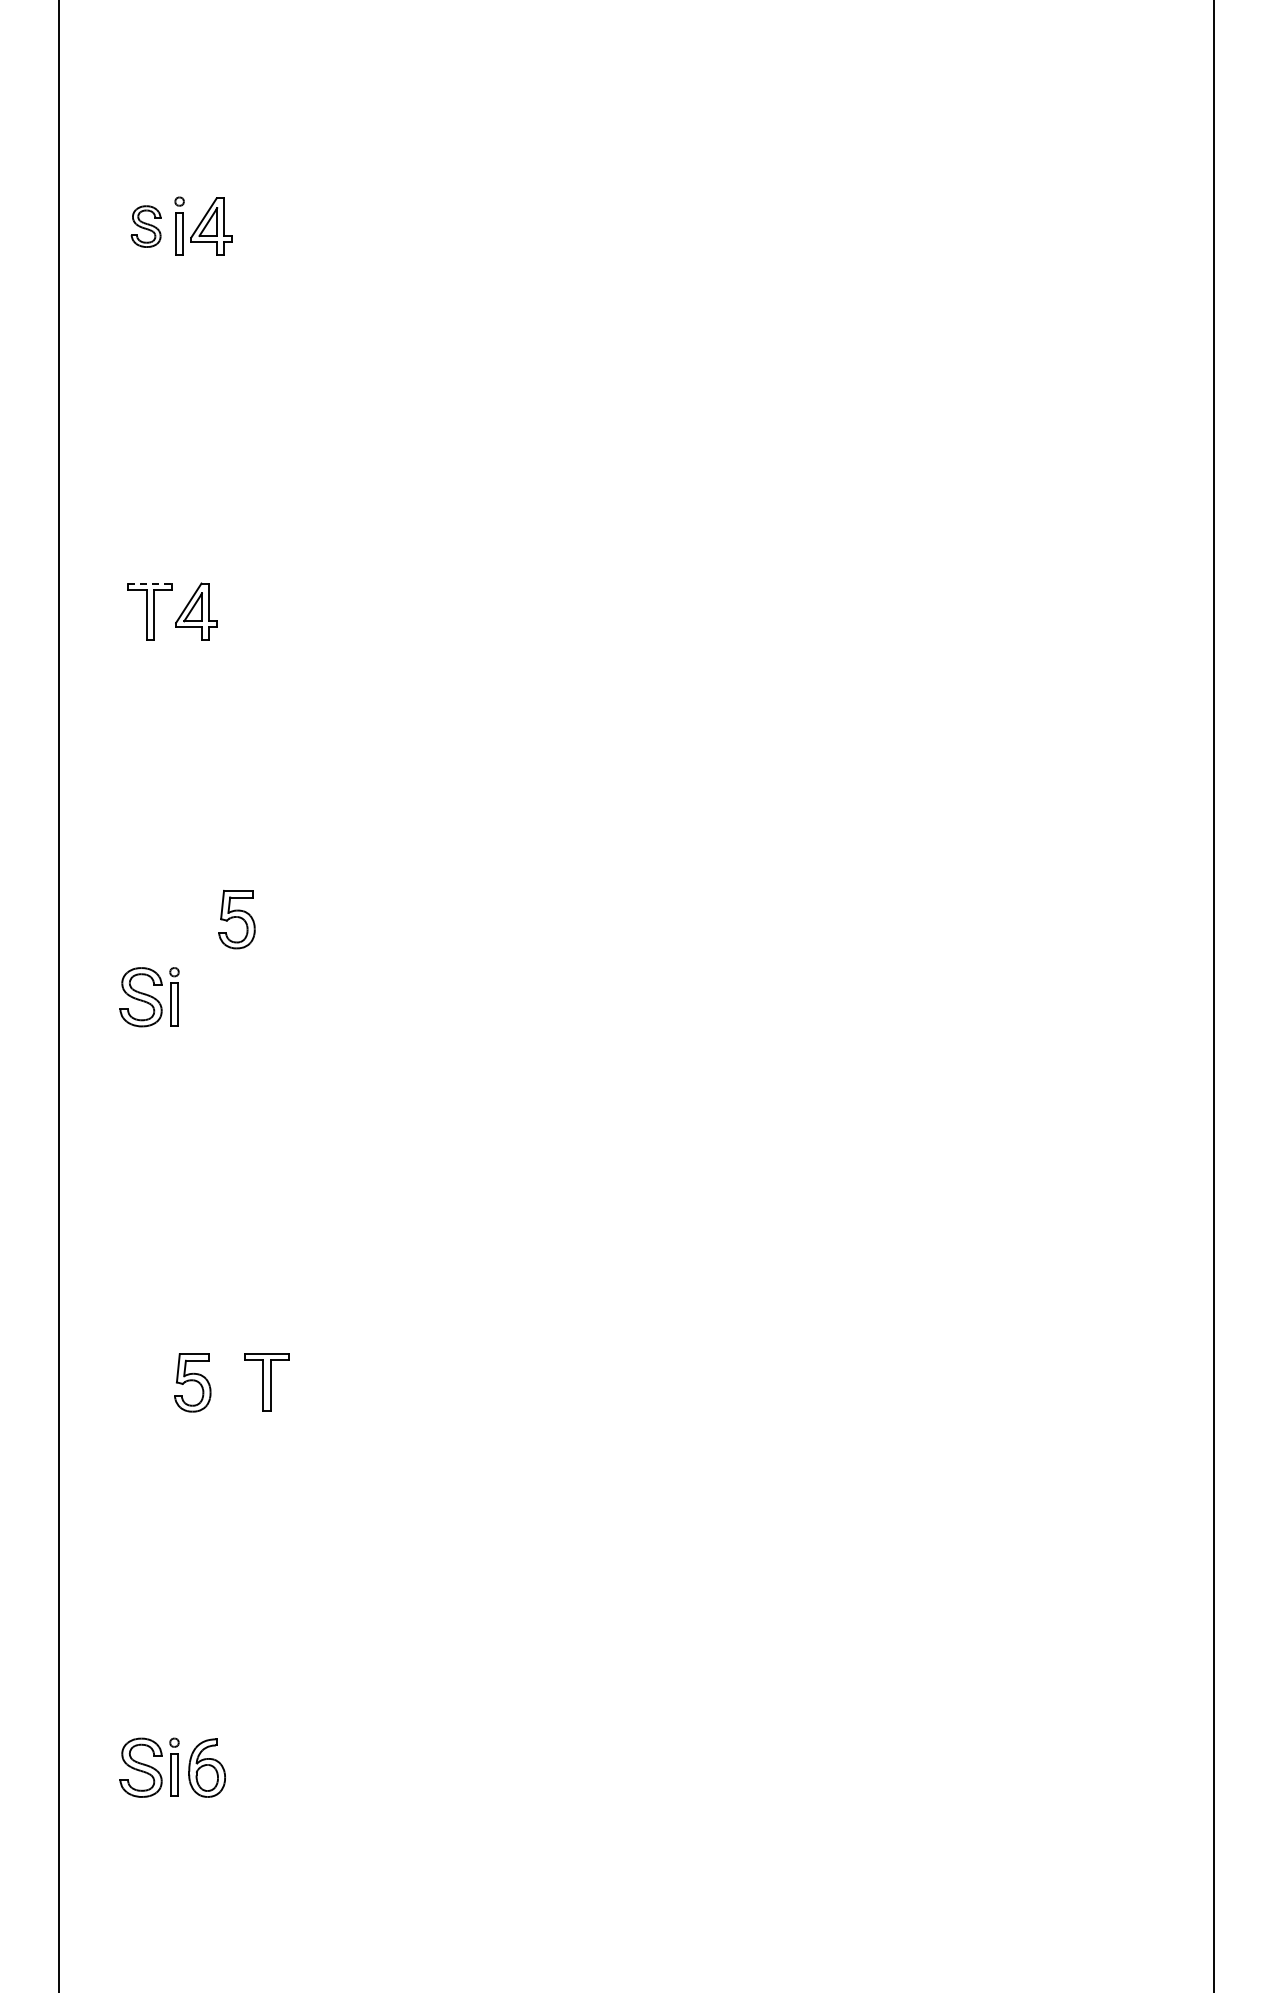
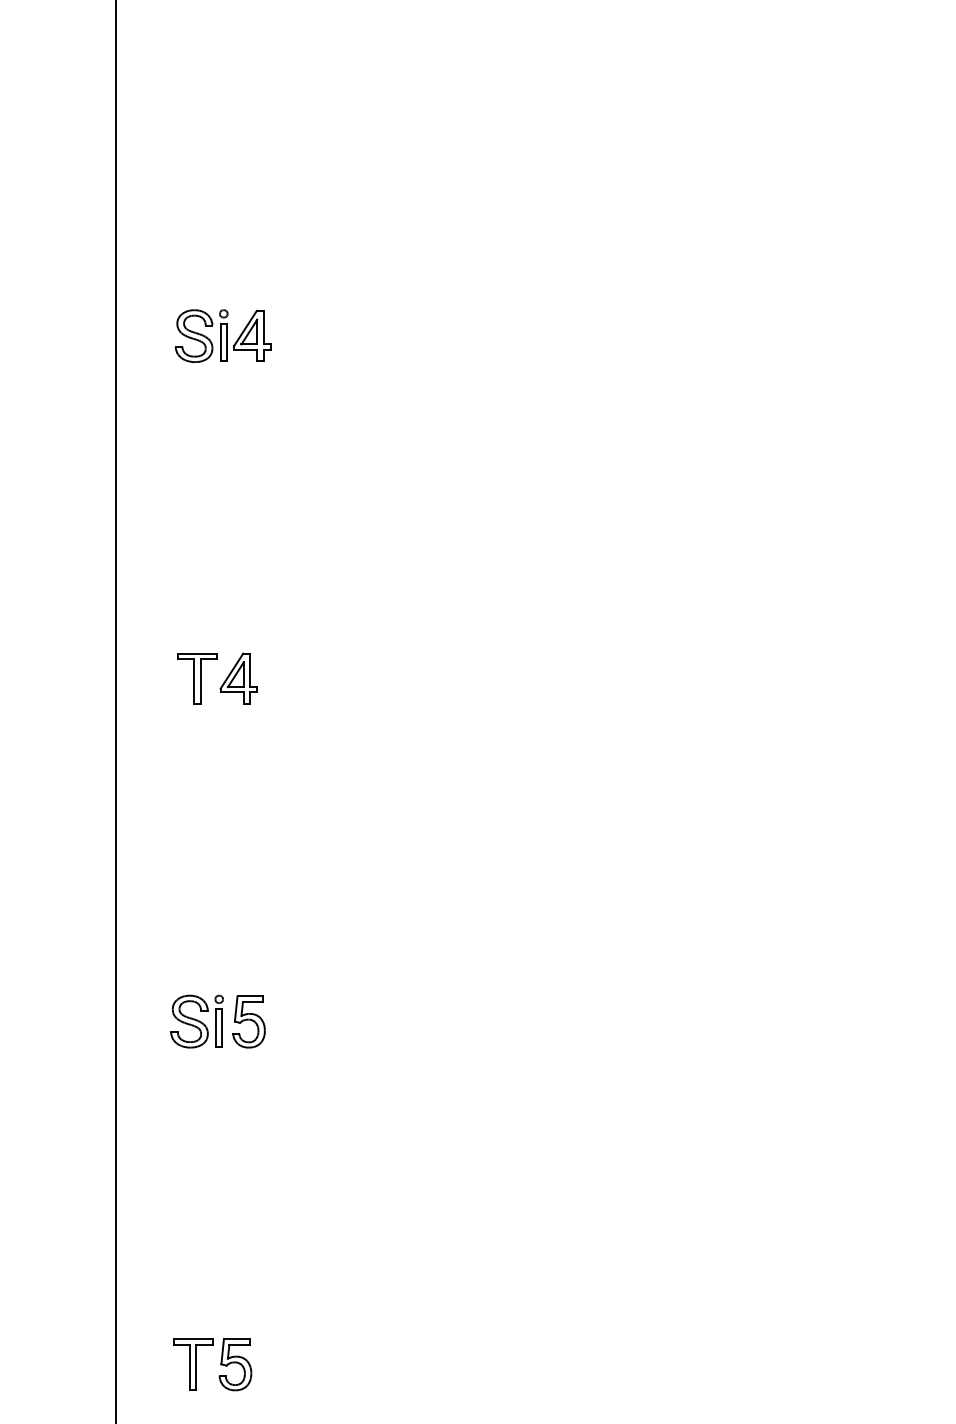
part: (145, 226) -> (193, 336), size x1.43
line: (150, 583) -> (197, 653), dashed -> solid
part: (236, 919) -> (248, 1021), moved
part: (266, 1382) -> (192, 1364), moved

